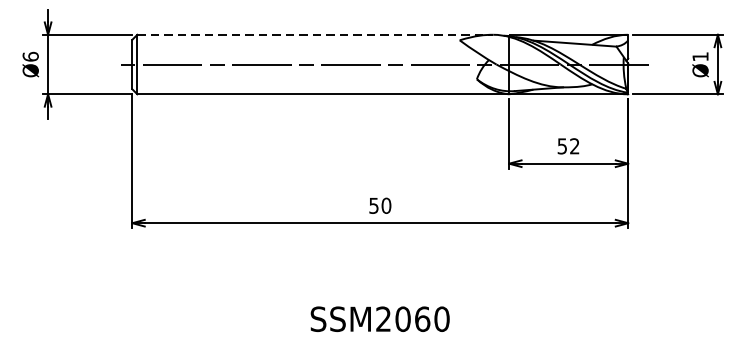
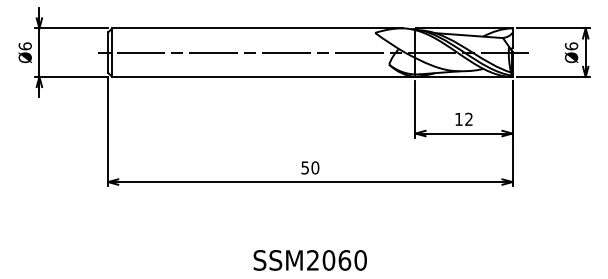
line: (315, 34) -> (257, 28), dashed -> solid
text: (700, 56) -> (571, 46), Ø1 -> Ø6
text: (561, 146) -> (458, 119), 52 -> 12

